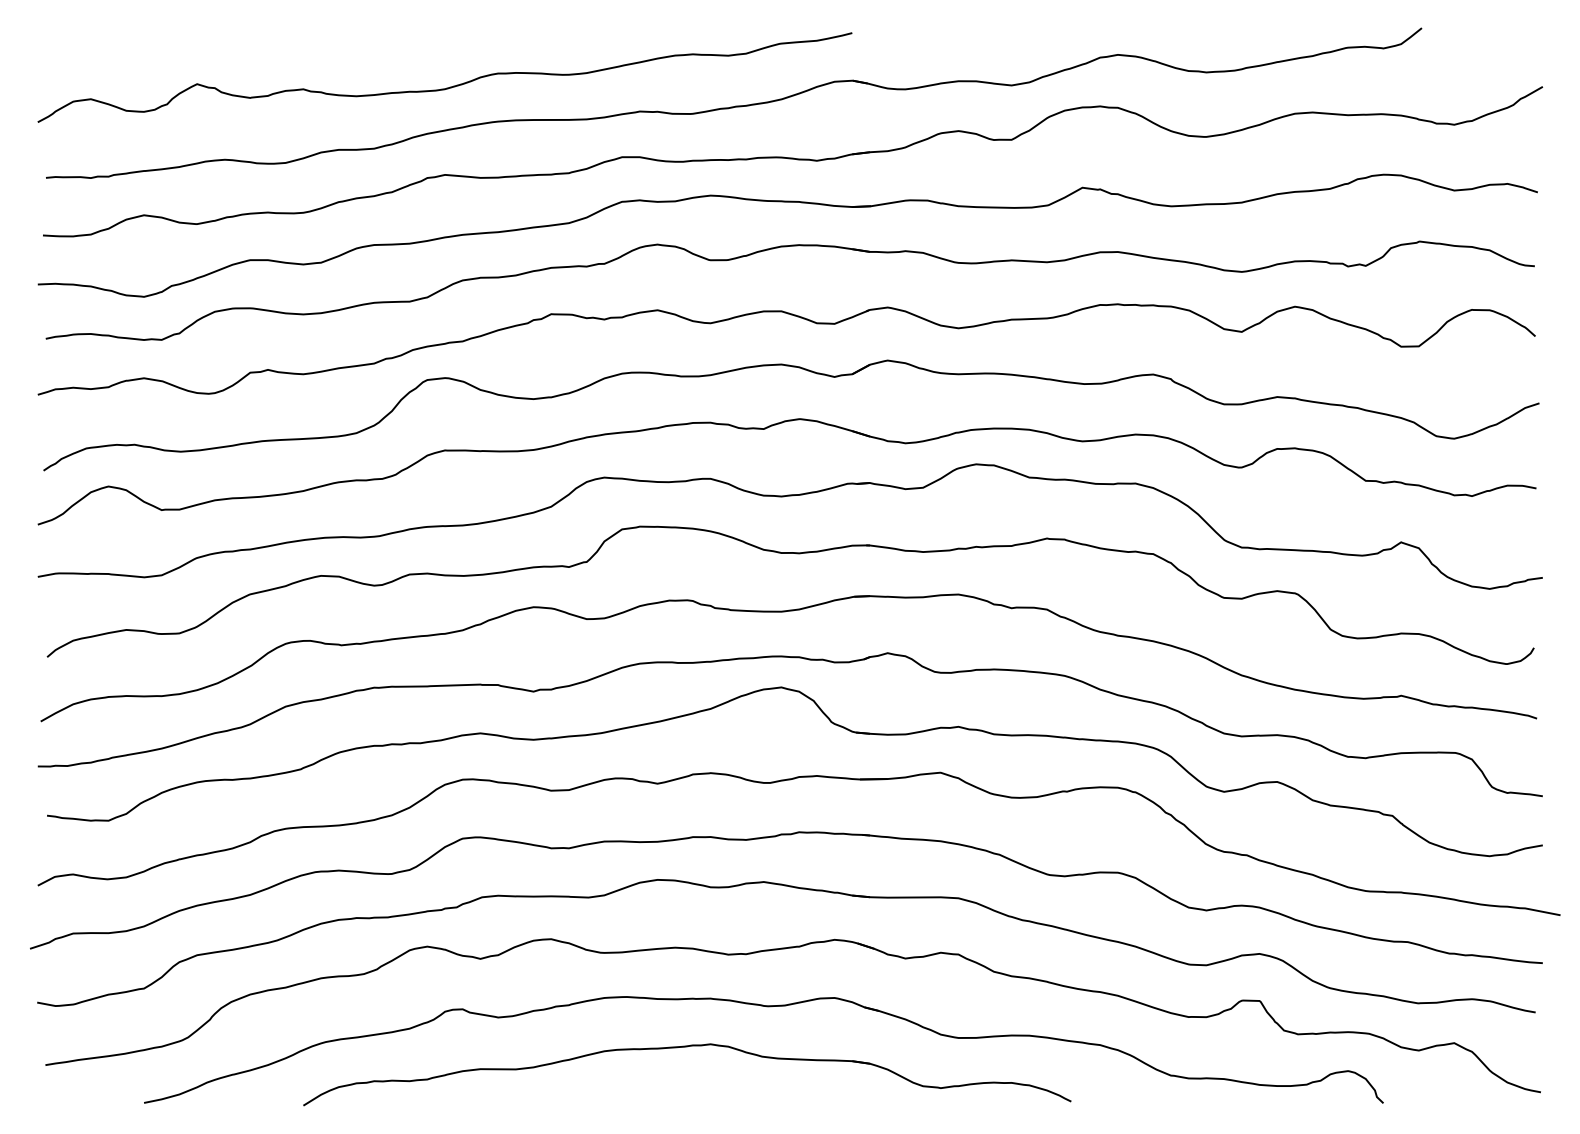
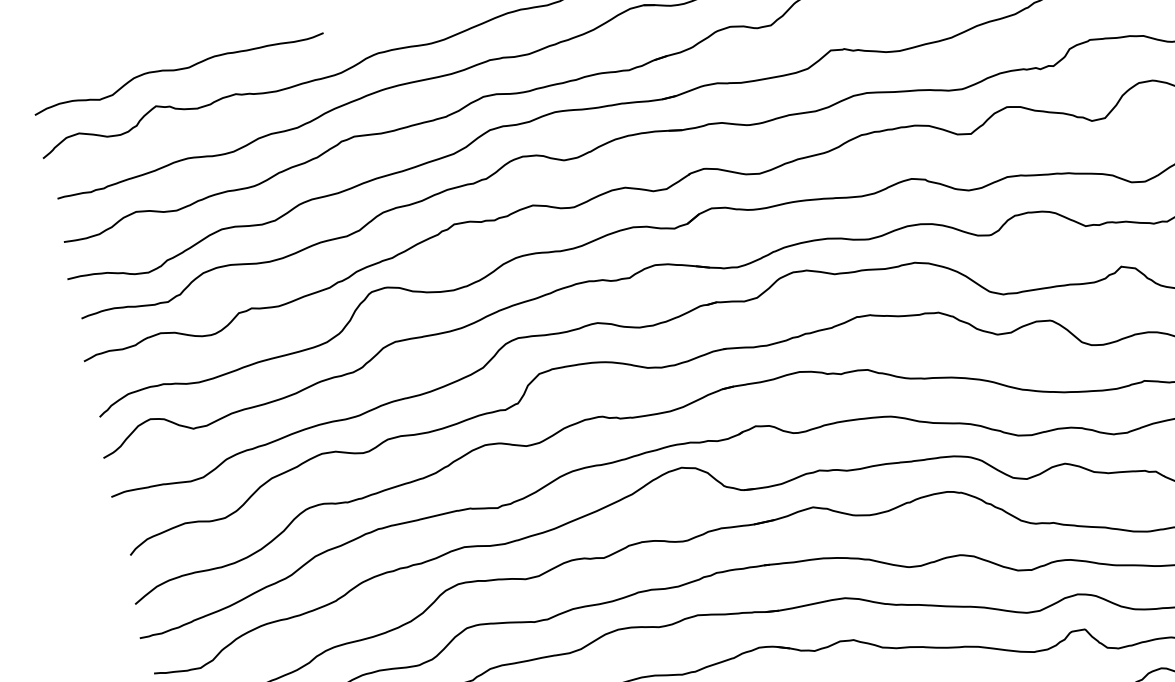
curve: (235, 43) -> (178, 70), added

